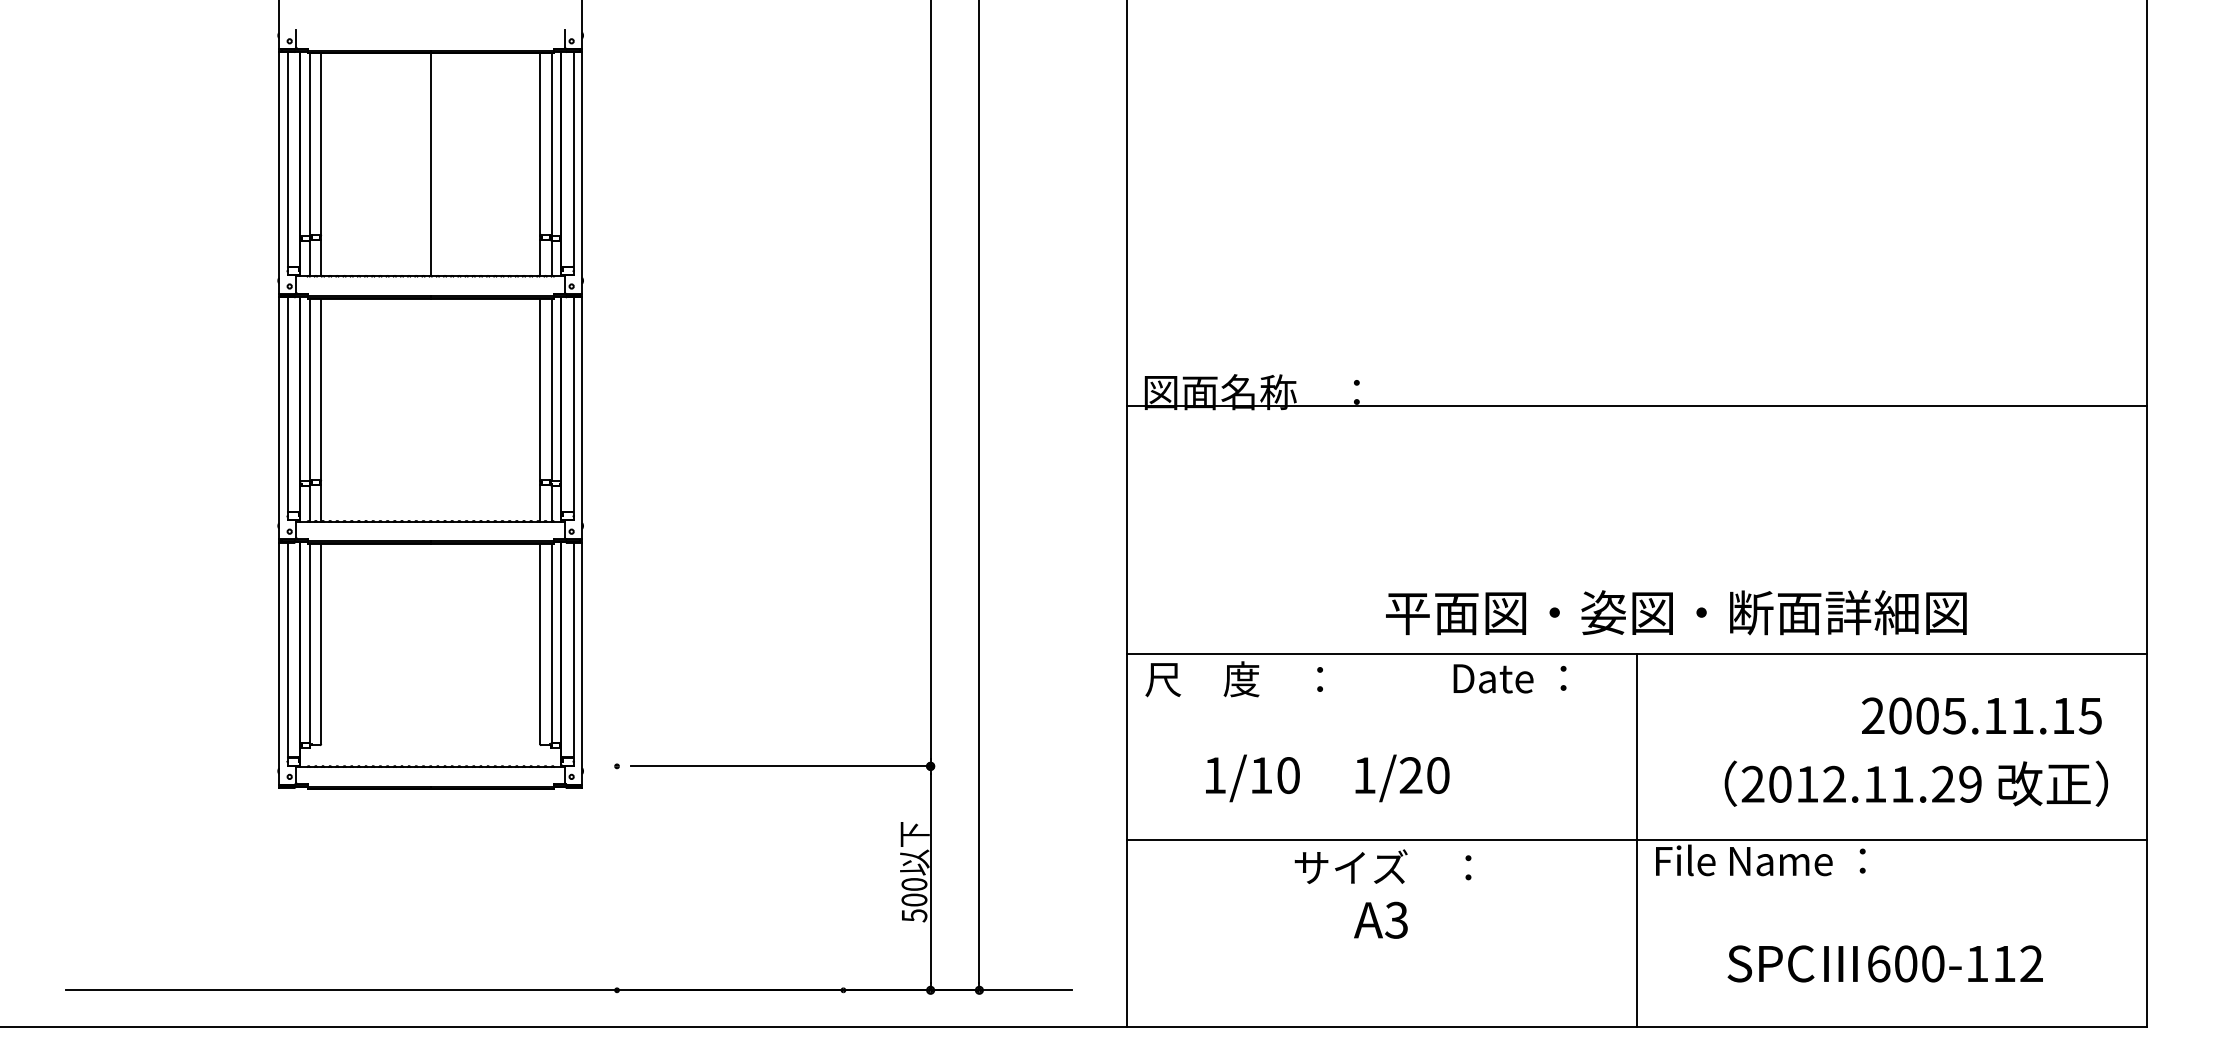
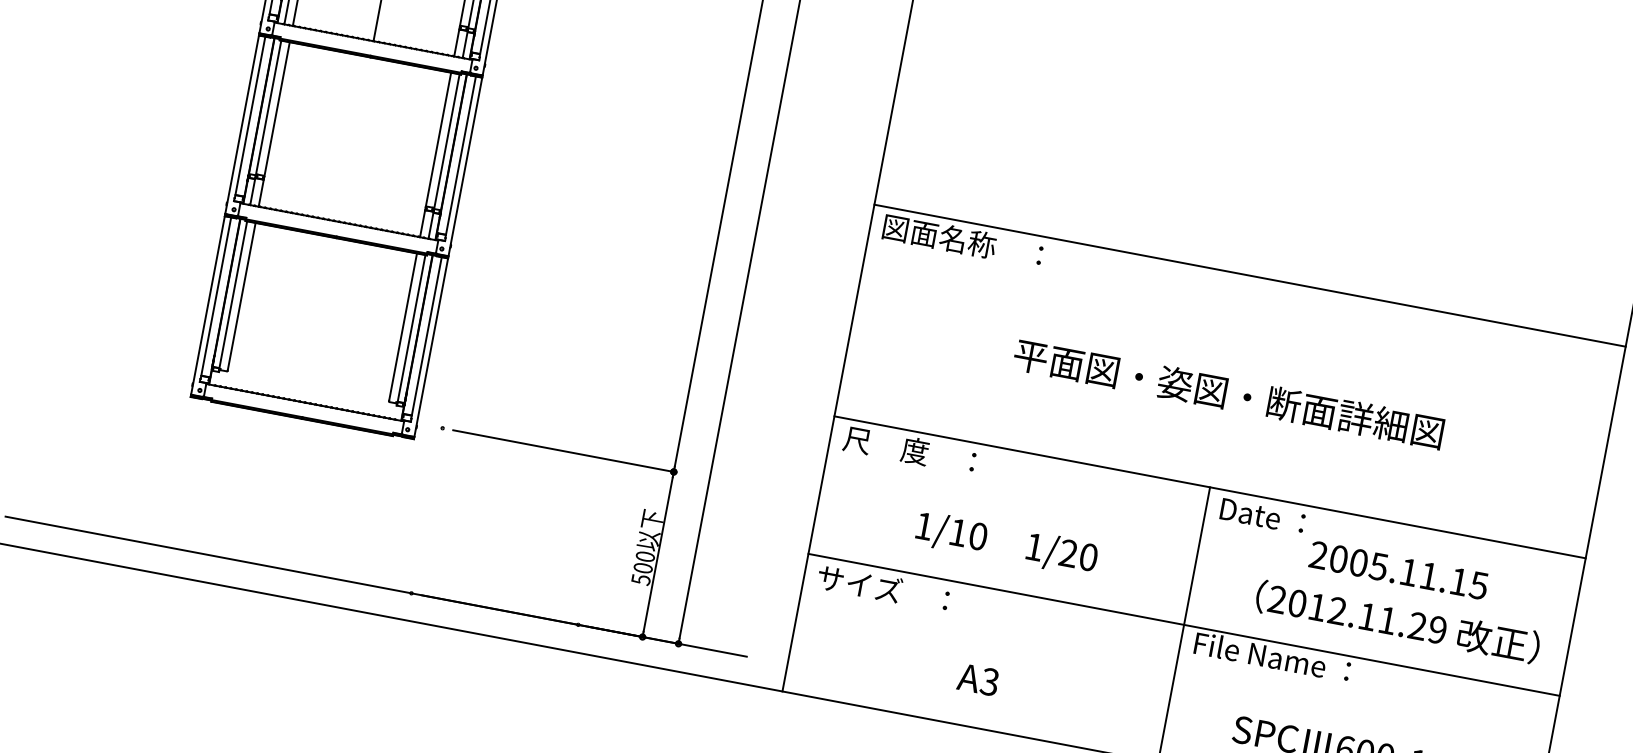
line: (1636, 405) -> (1249, 275), moved
text: (1676, 612) -> (1228, 393), moved
text: (1509, 678) -> (1262, 516), moved
text: (1981, 715) -> (1398, 570), moved
text: (1327, 778) -> (1006, 544), moved
text: (1382, 866) -> (883, 587), moved
text: (1380, 919) -> (978, 679), moved

